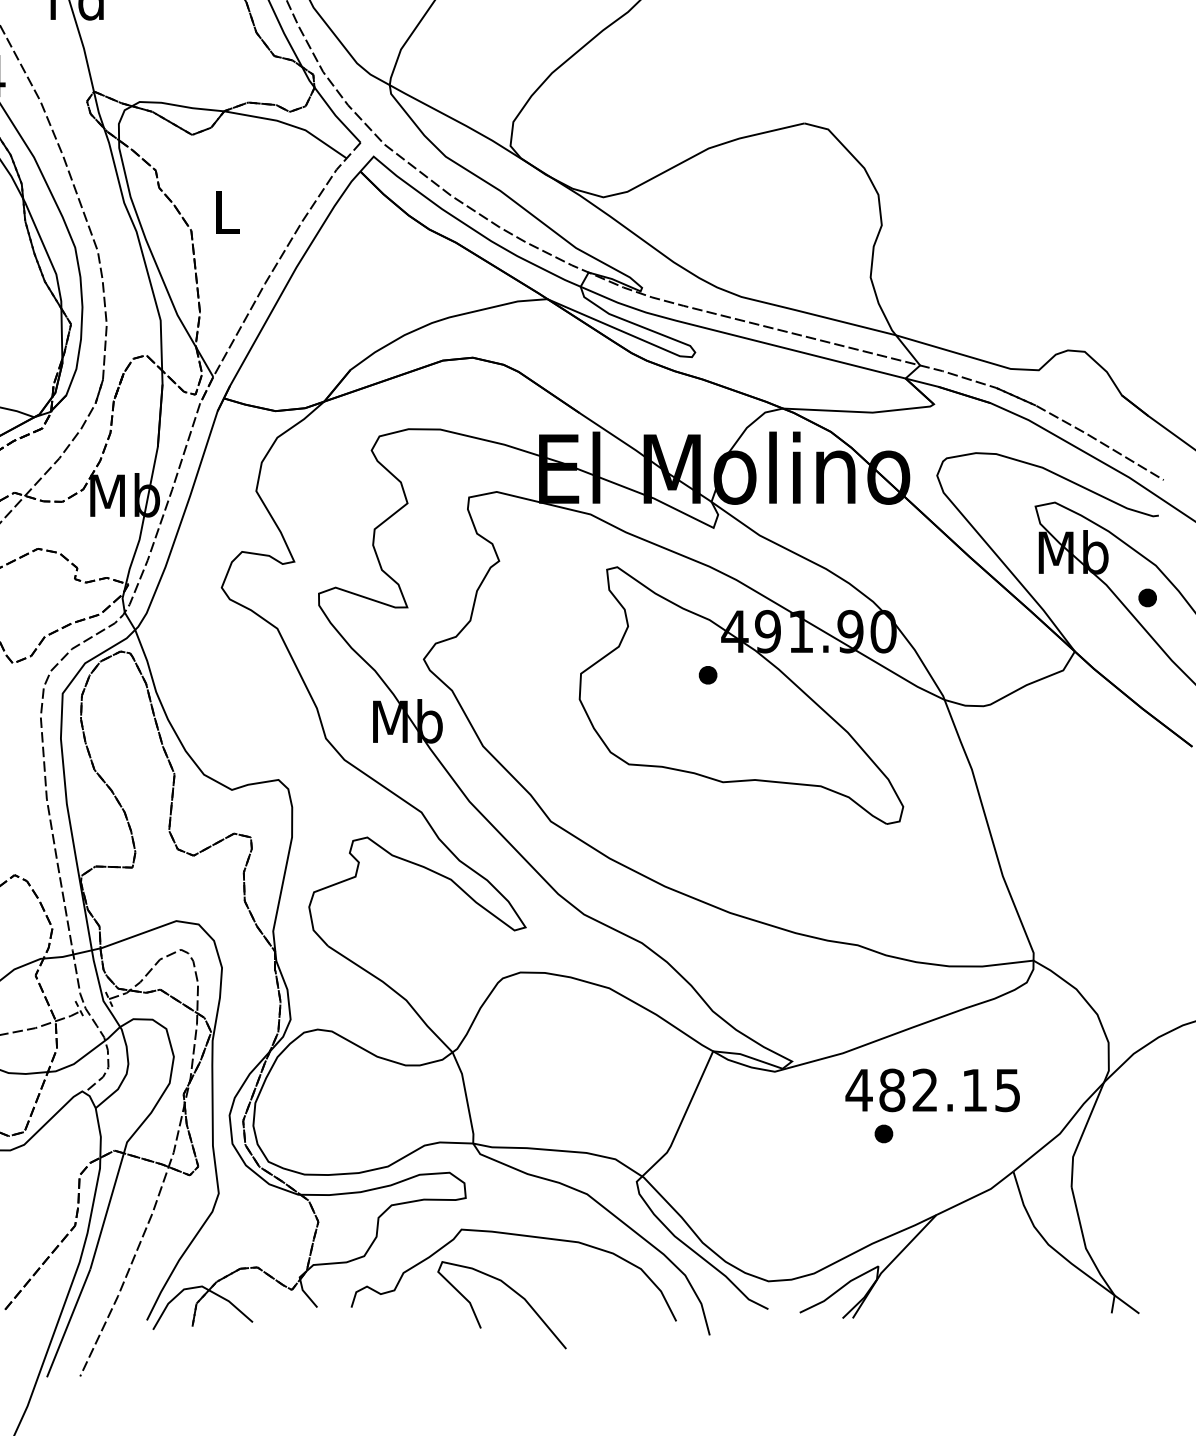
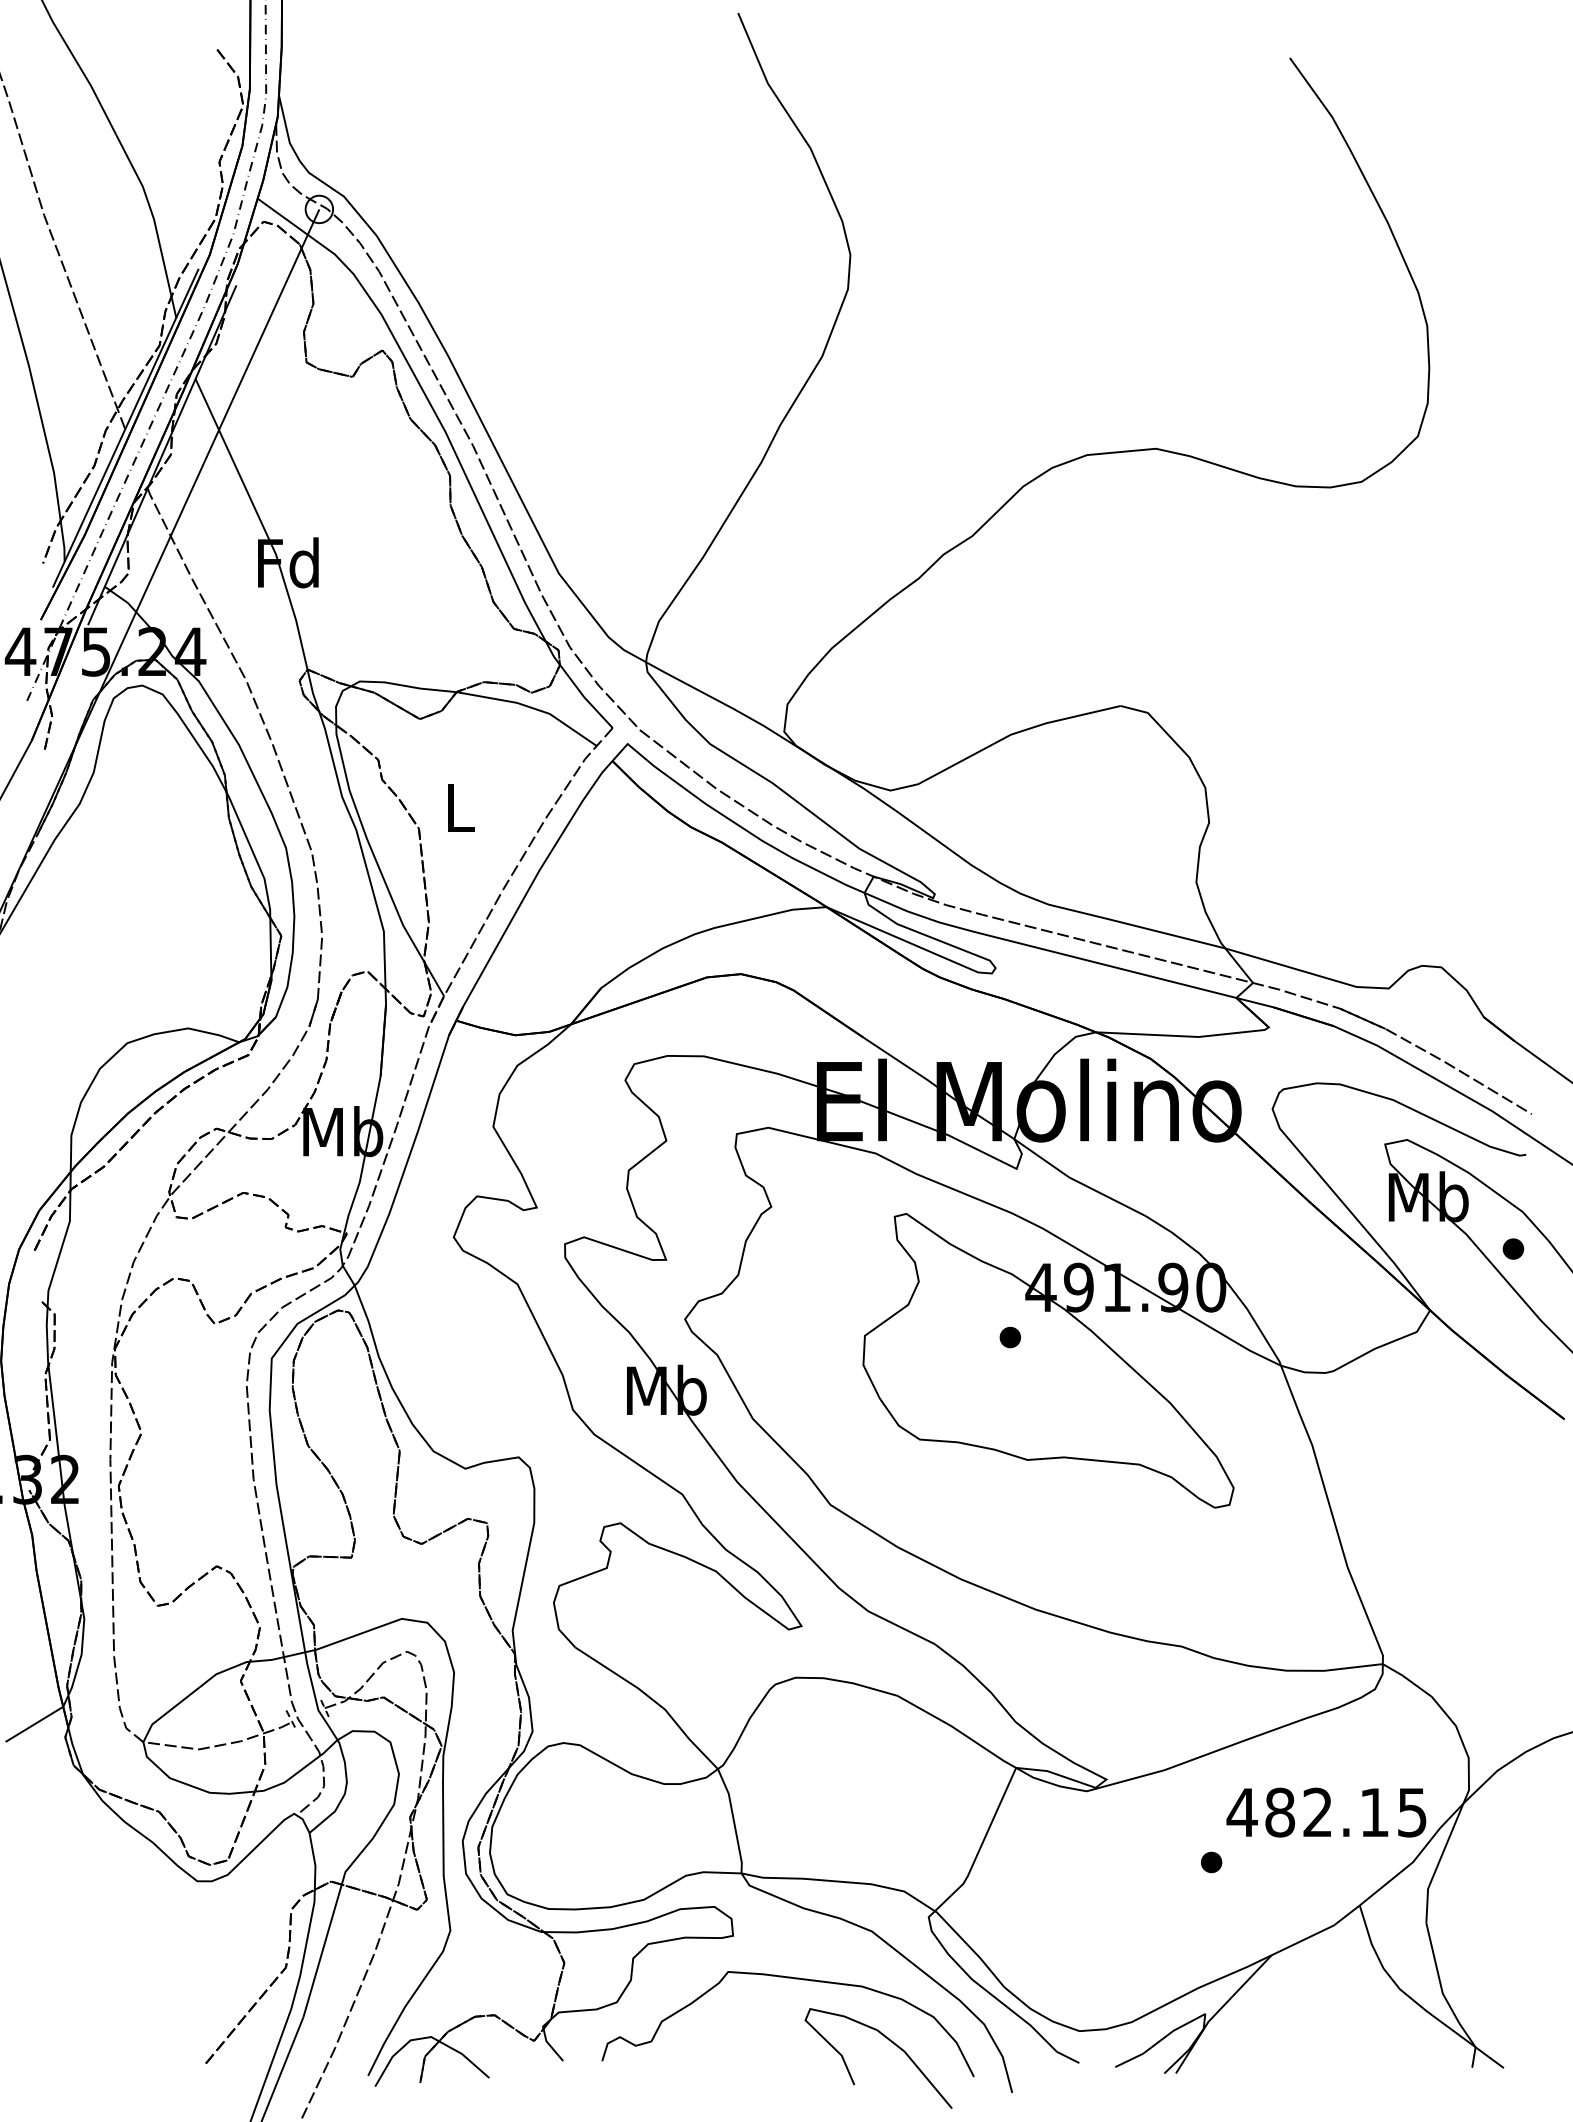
text: (932, 1090) -> (1326, 1812), moved
curve: (514, 1292) -> (892, 2043), moved

